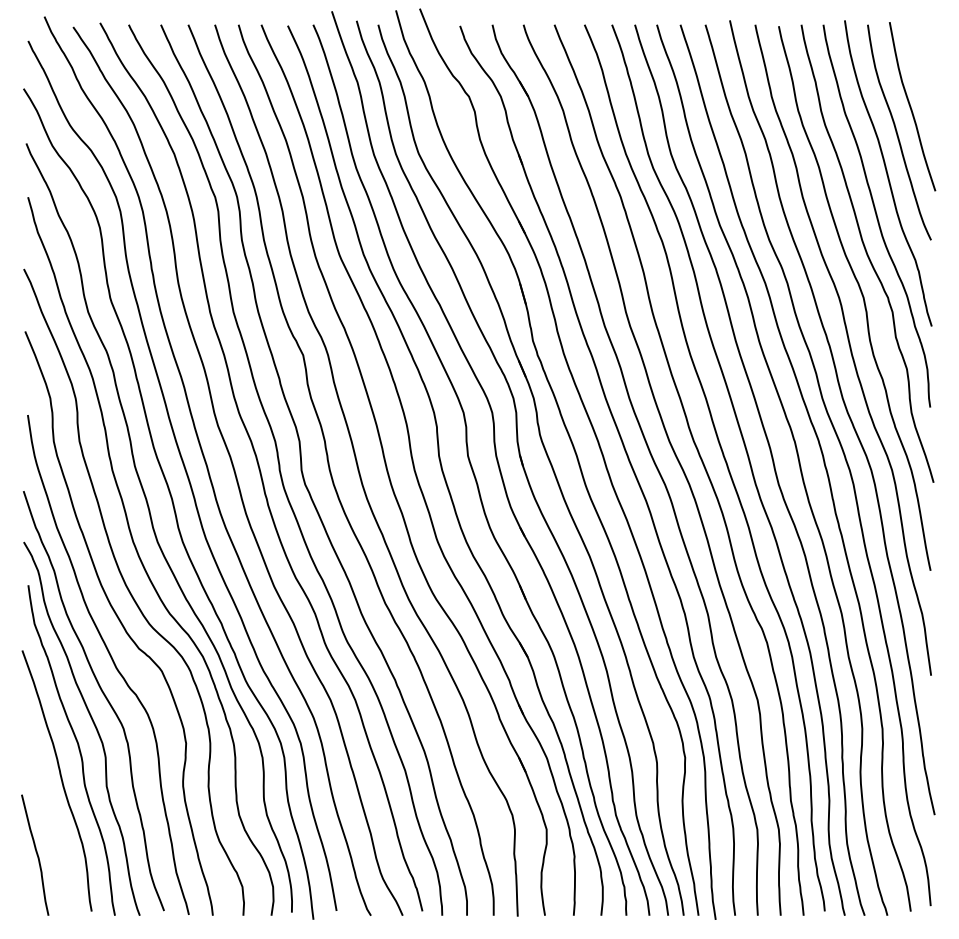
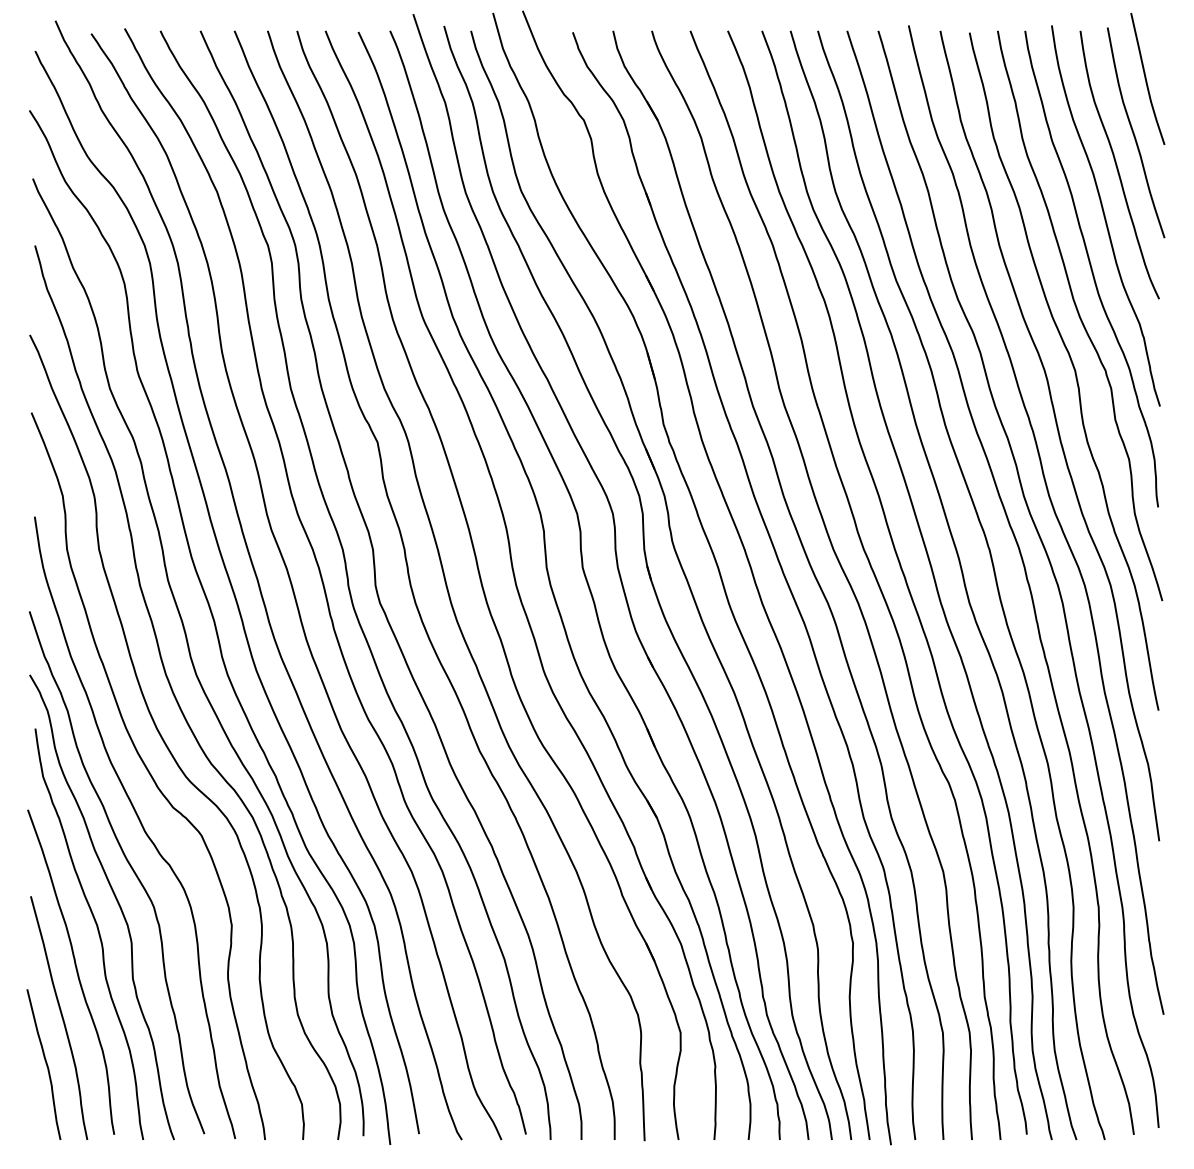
curve: (920, 63) -> (1146, 78), added
curve: (49, 817) -> (61, 1017), added

